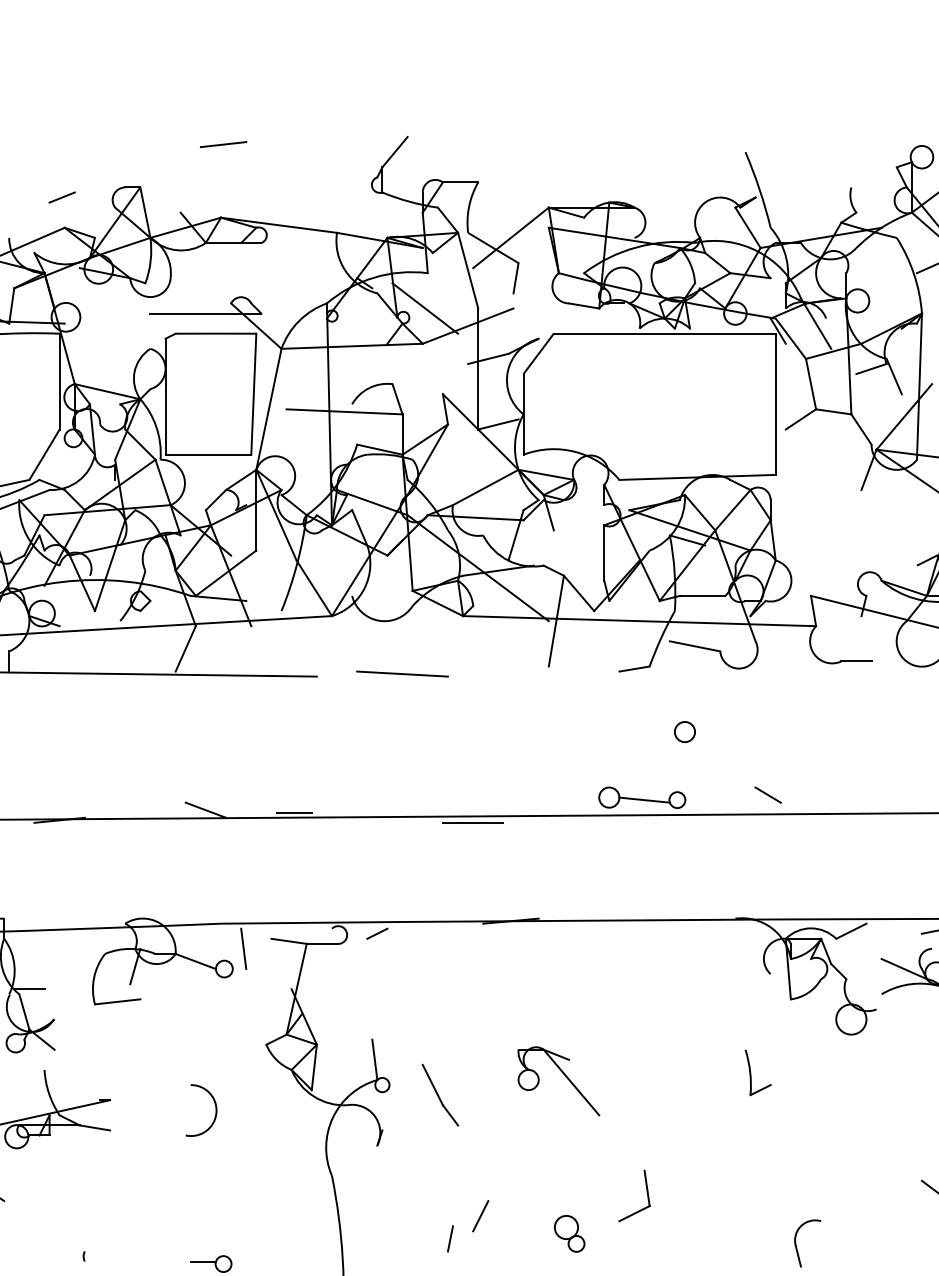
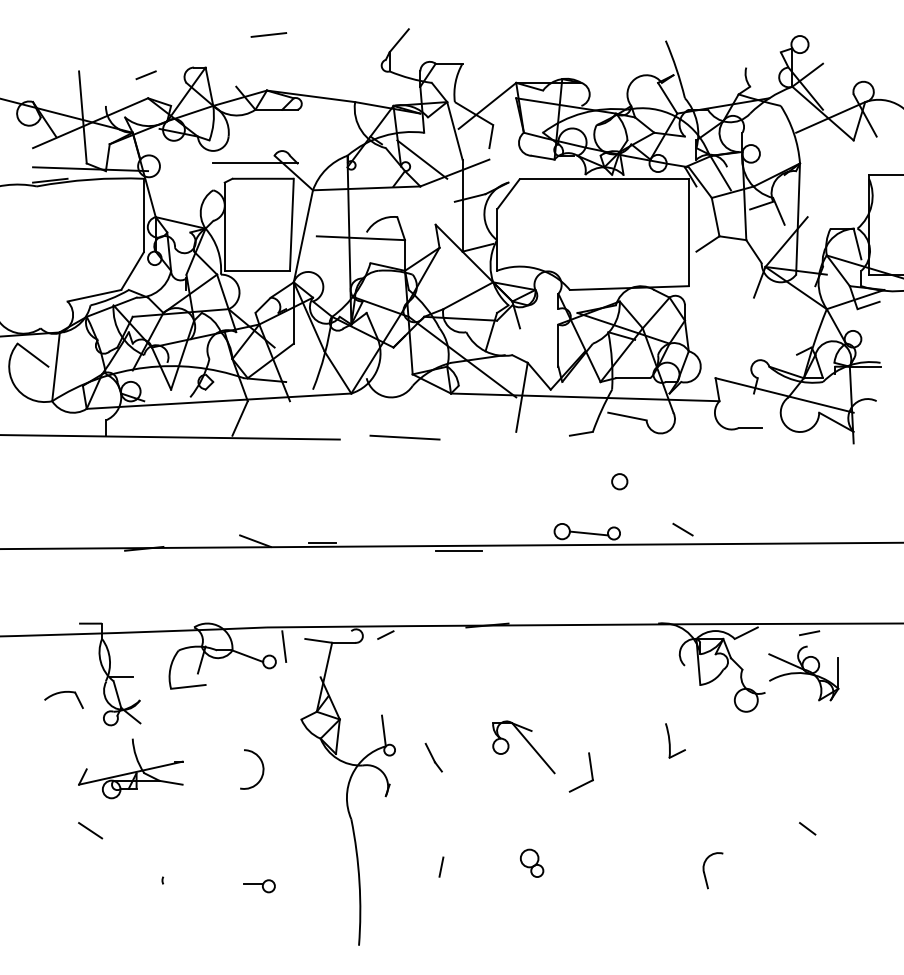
part: (440, 1094) -> (433, 757), size x0.6
part: (646, 1195) -> (590, 772), moved
line: (480, 1215) -> (464, 849), removed

